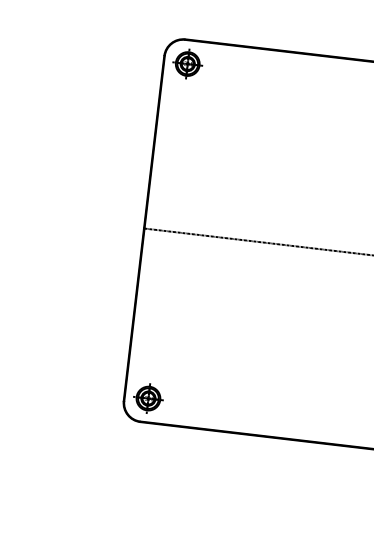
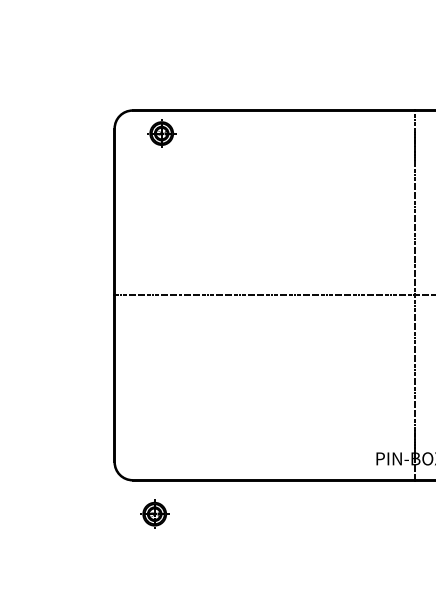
part: (187, 63) -> (161, 133), moved
part: (148, 397) -> (154, 513), moved

